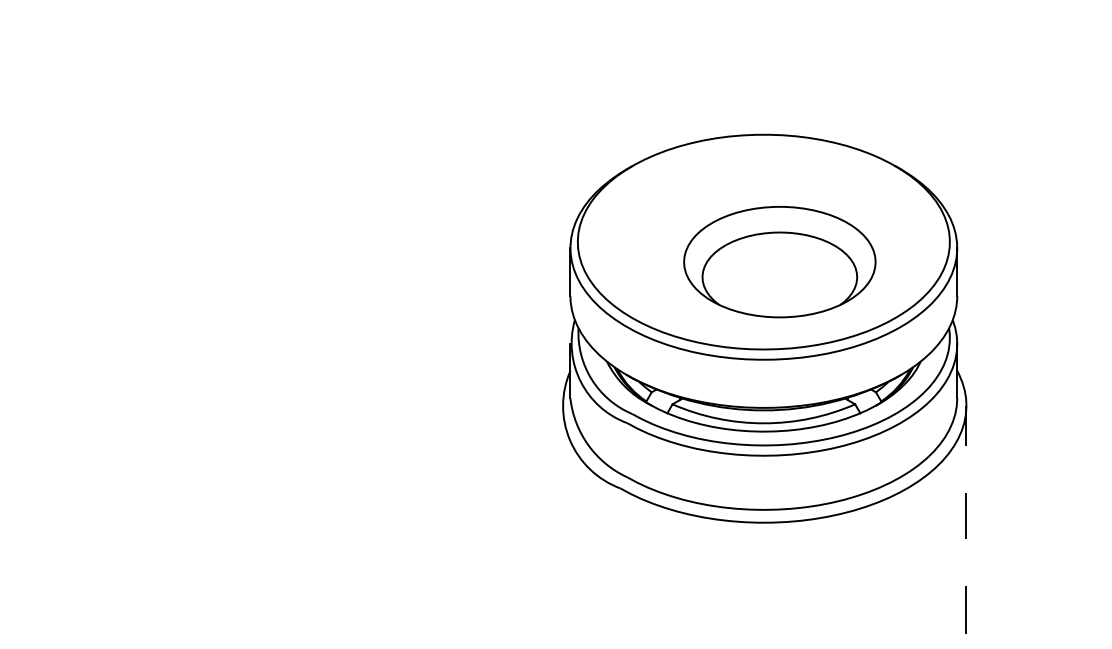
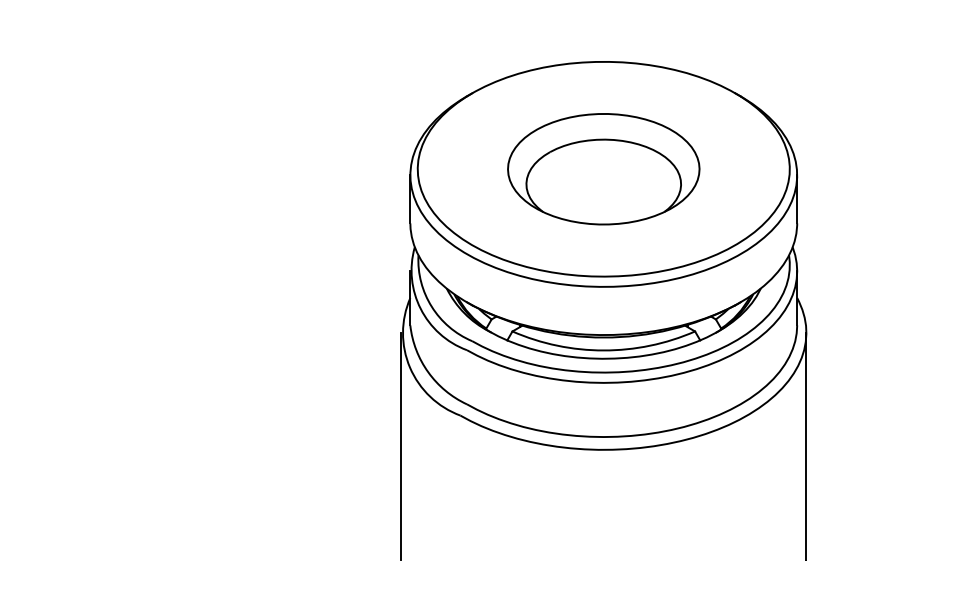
part: (779, 262) -> (603, 169), moved
line: (561, 518) -> (401, 445), added
line: (966, 519) -> (806, 446), dashed -> solid

